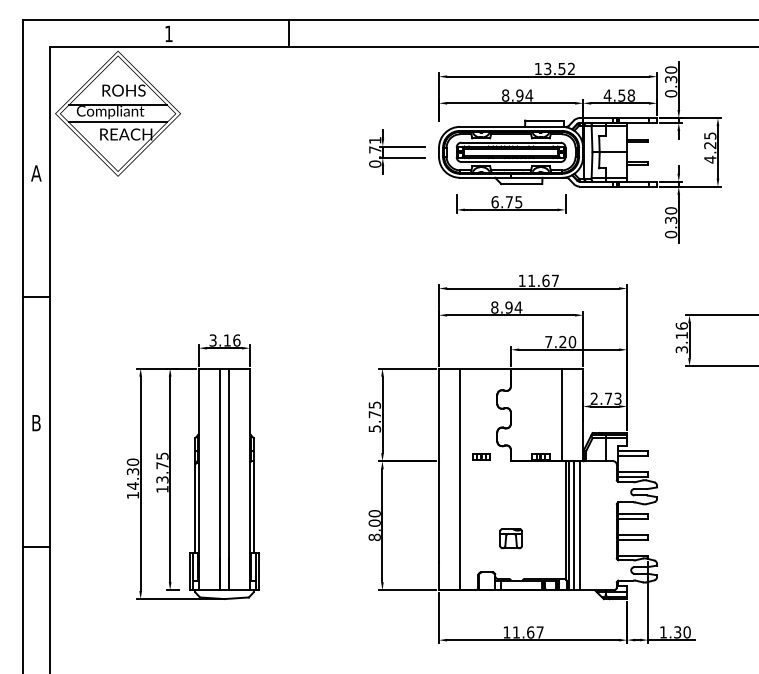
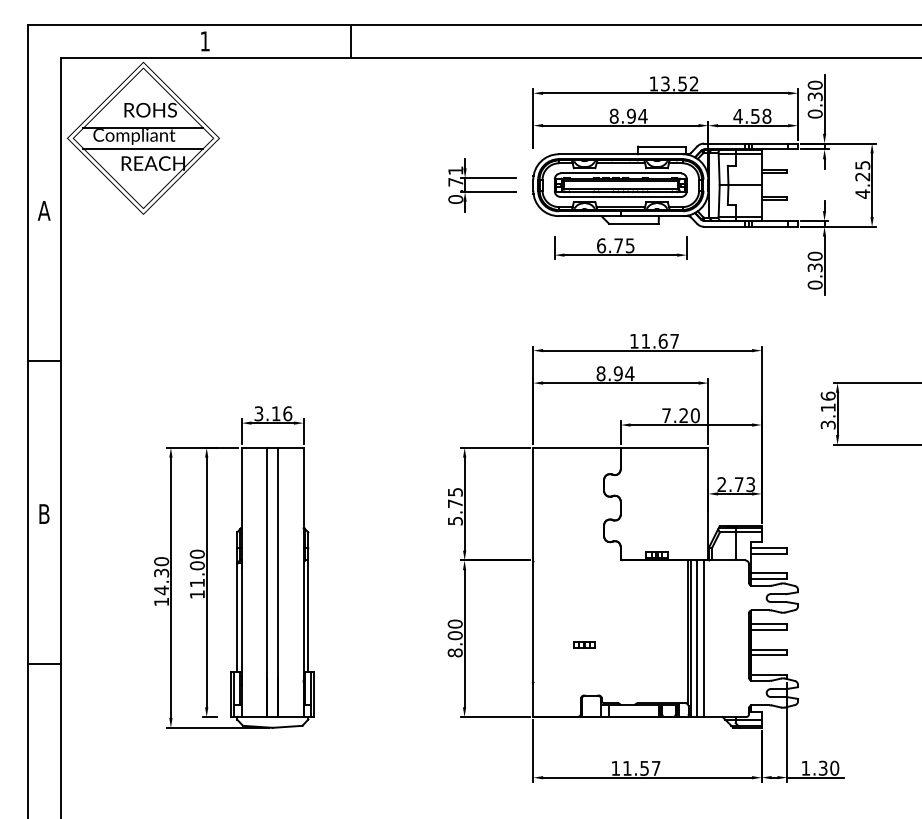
line: (561, 414) -> (682, 503), removed
part: (481, 456) -> (584, 644), moved
text: (161, 467) -> (196, 568), 13.75 -> 11.00
line: (459, 479) -> (558, 582), removed
part: (510, 537) -> (620, 653), removed
text: (530, 631) -> (644, 767), 11.67 -> 11.57

